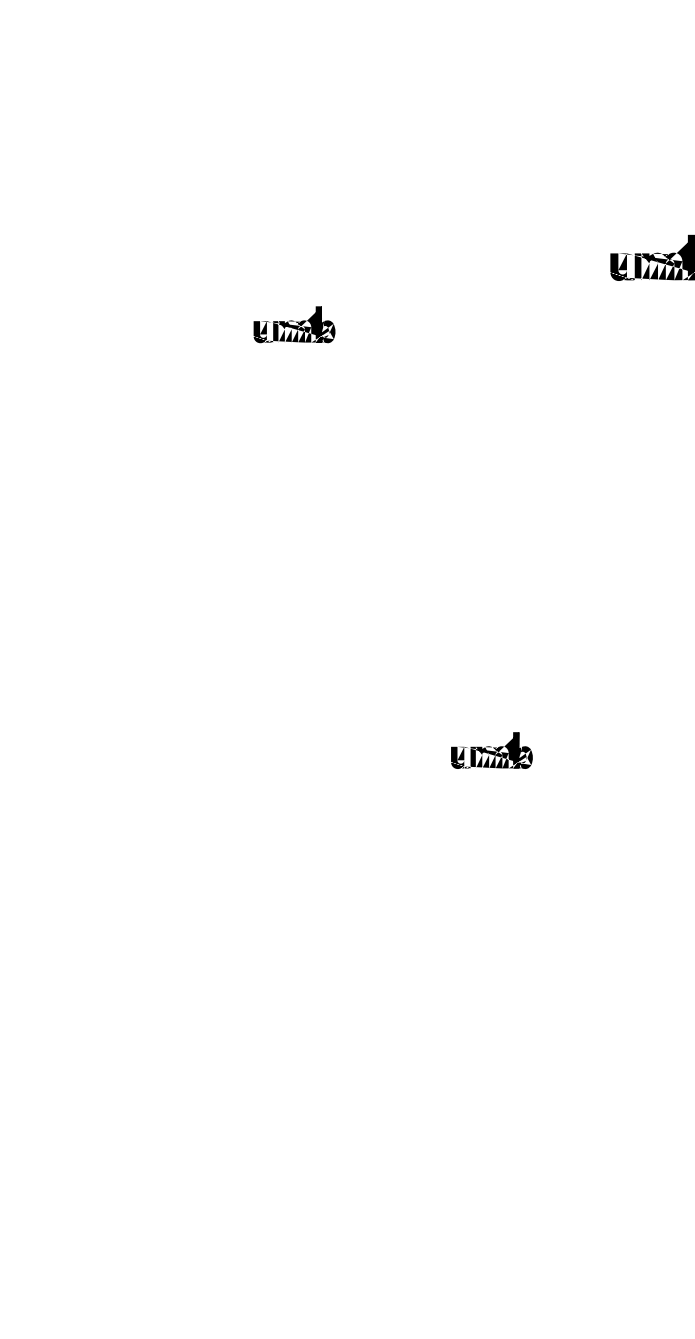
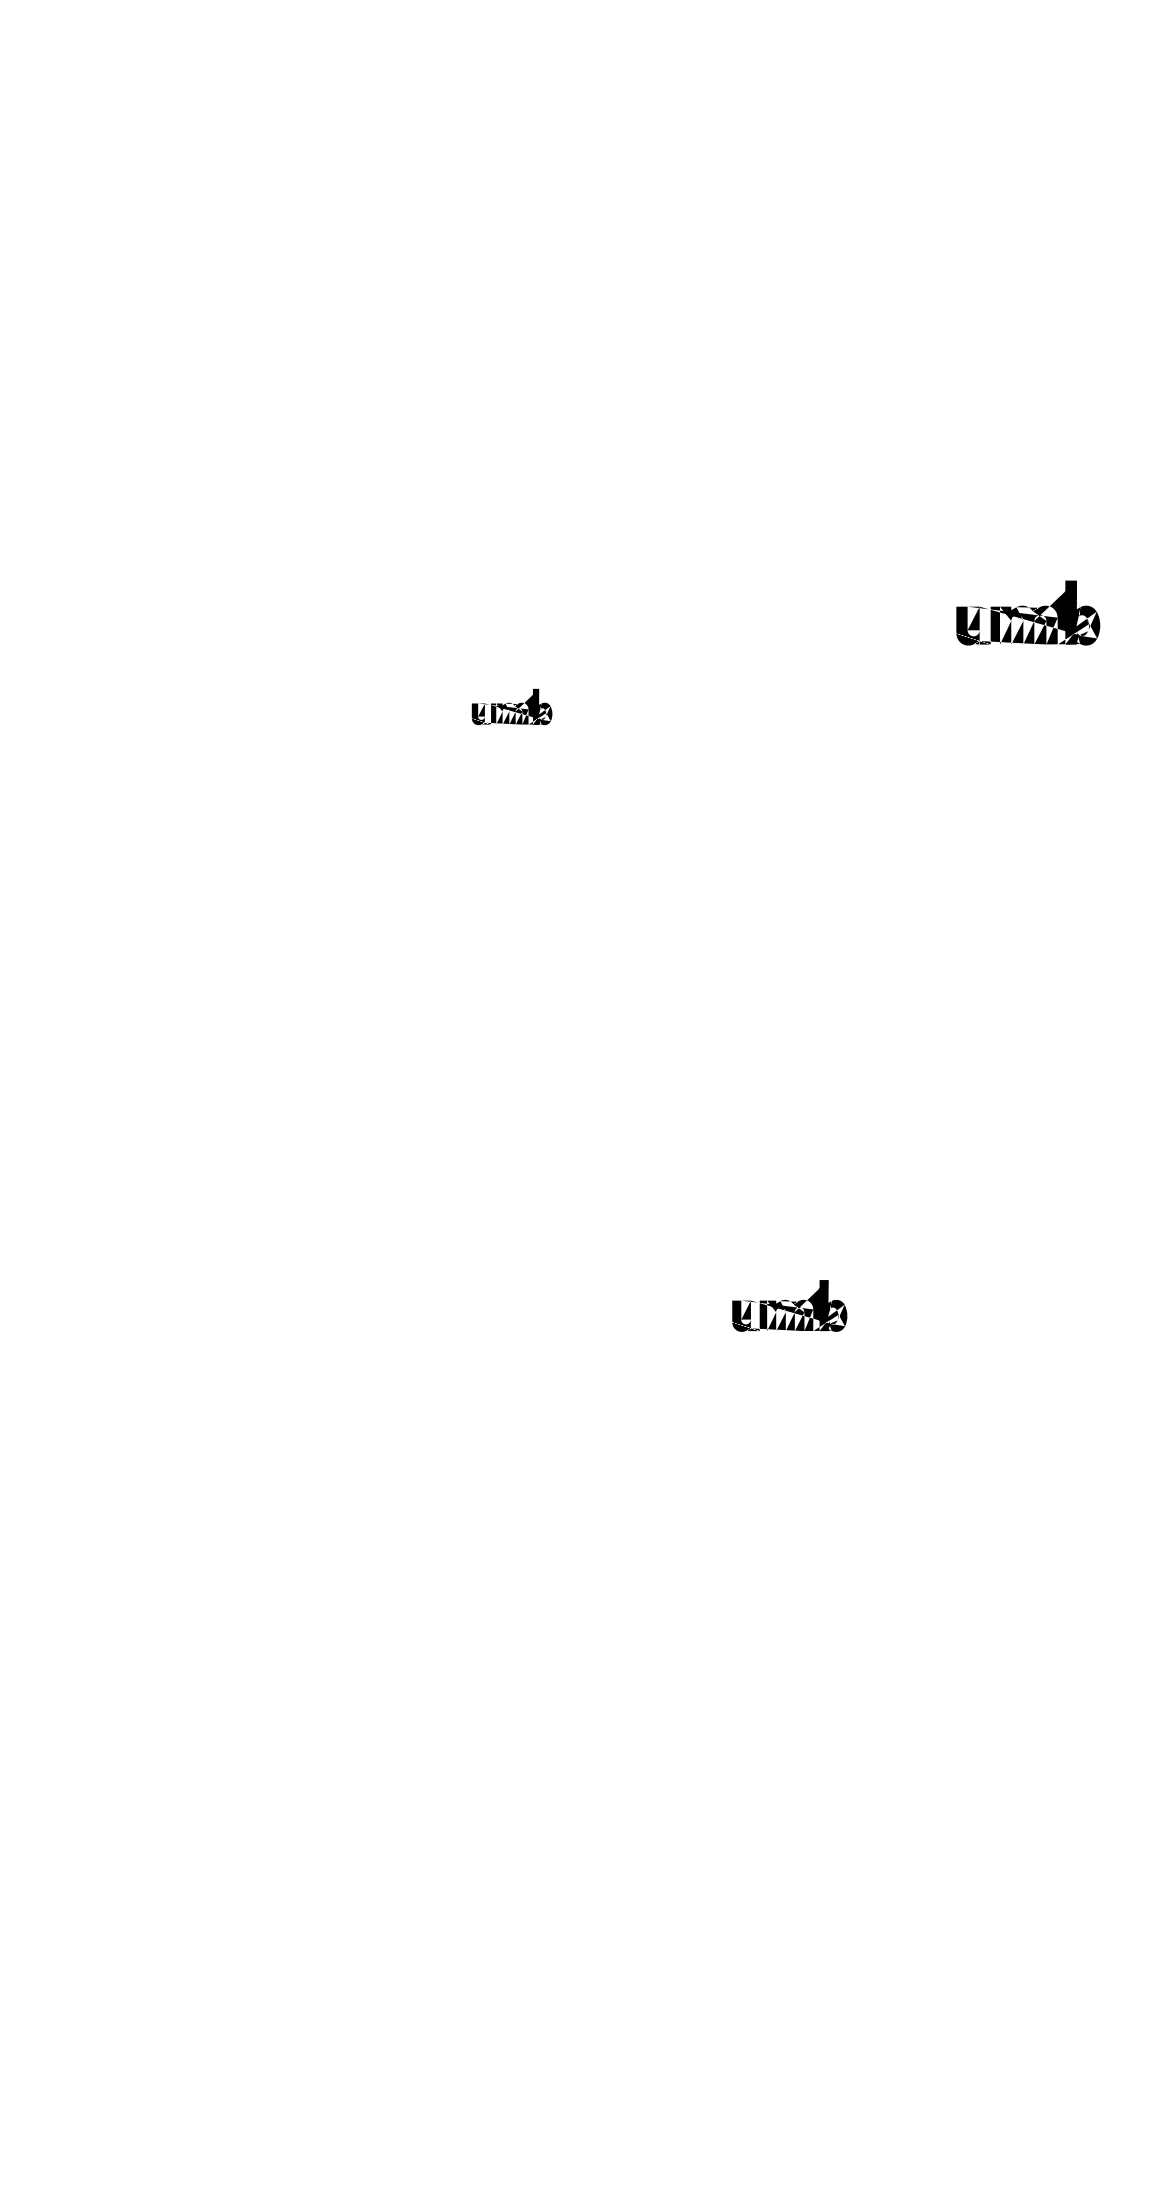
part: (294, 324) -> (511, 706), size x0.7

